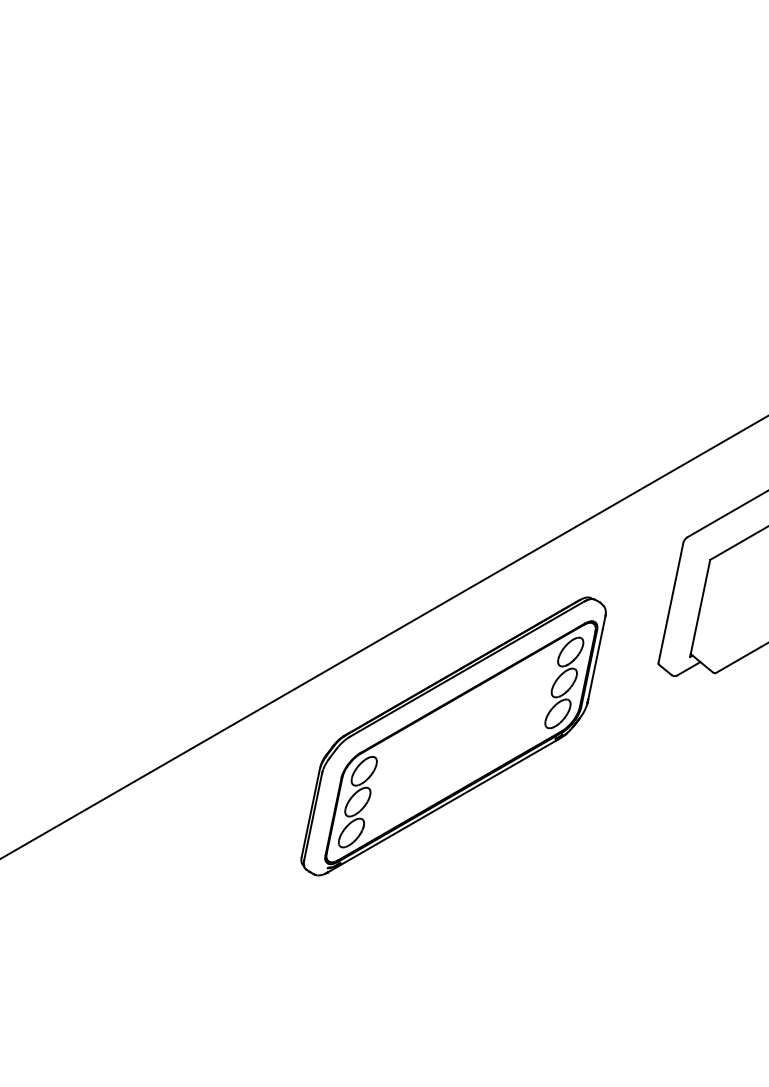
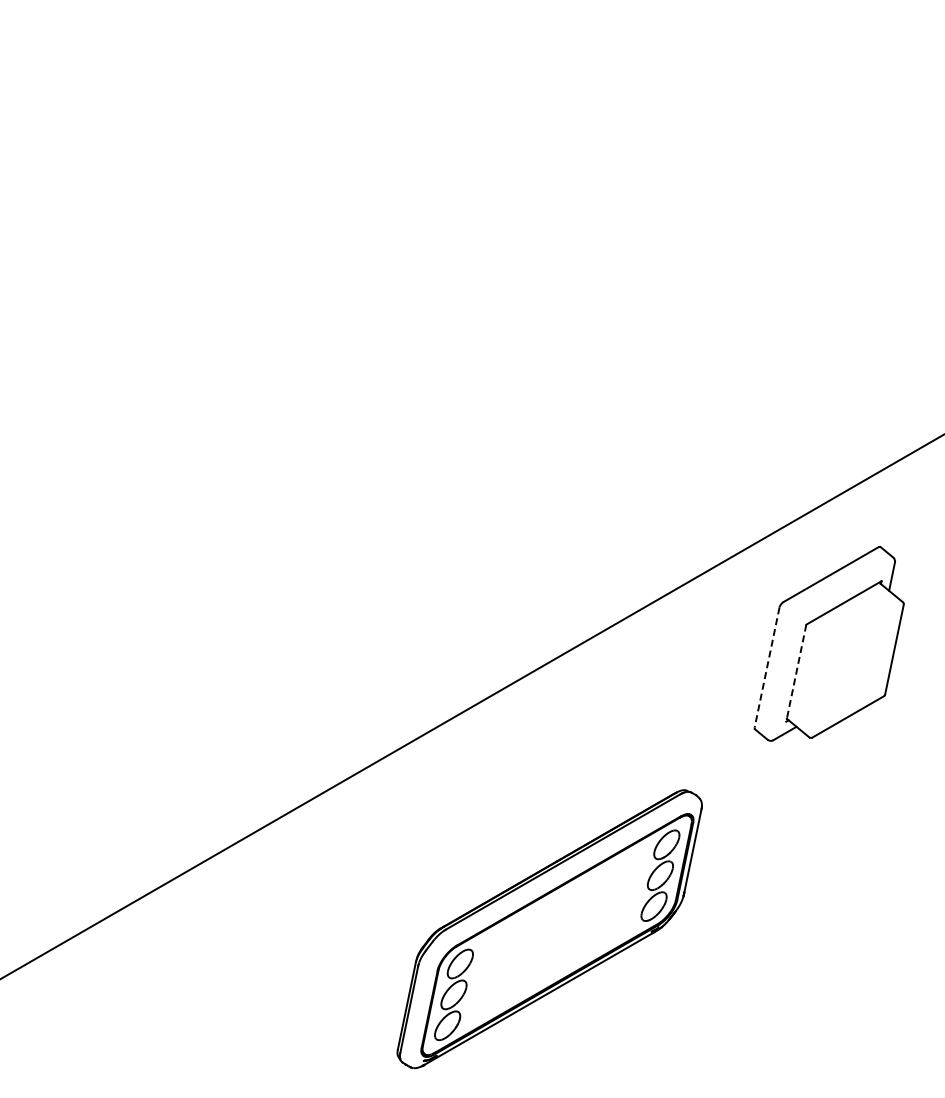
line: (671, 603) -> (767, 668), solid -> dashed
line: (700, 608) -> (796, 673), solid -> dashed
part: (453, 736) -> (549, 929), moved

